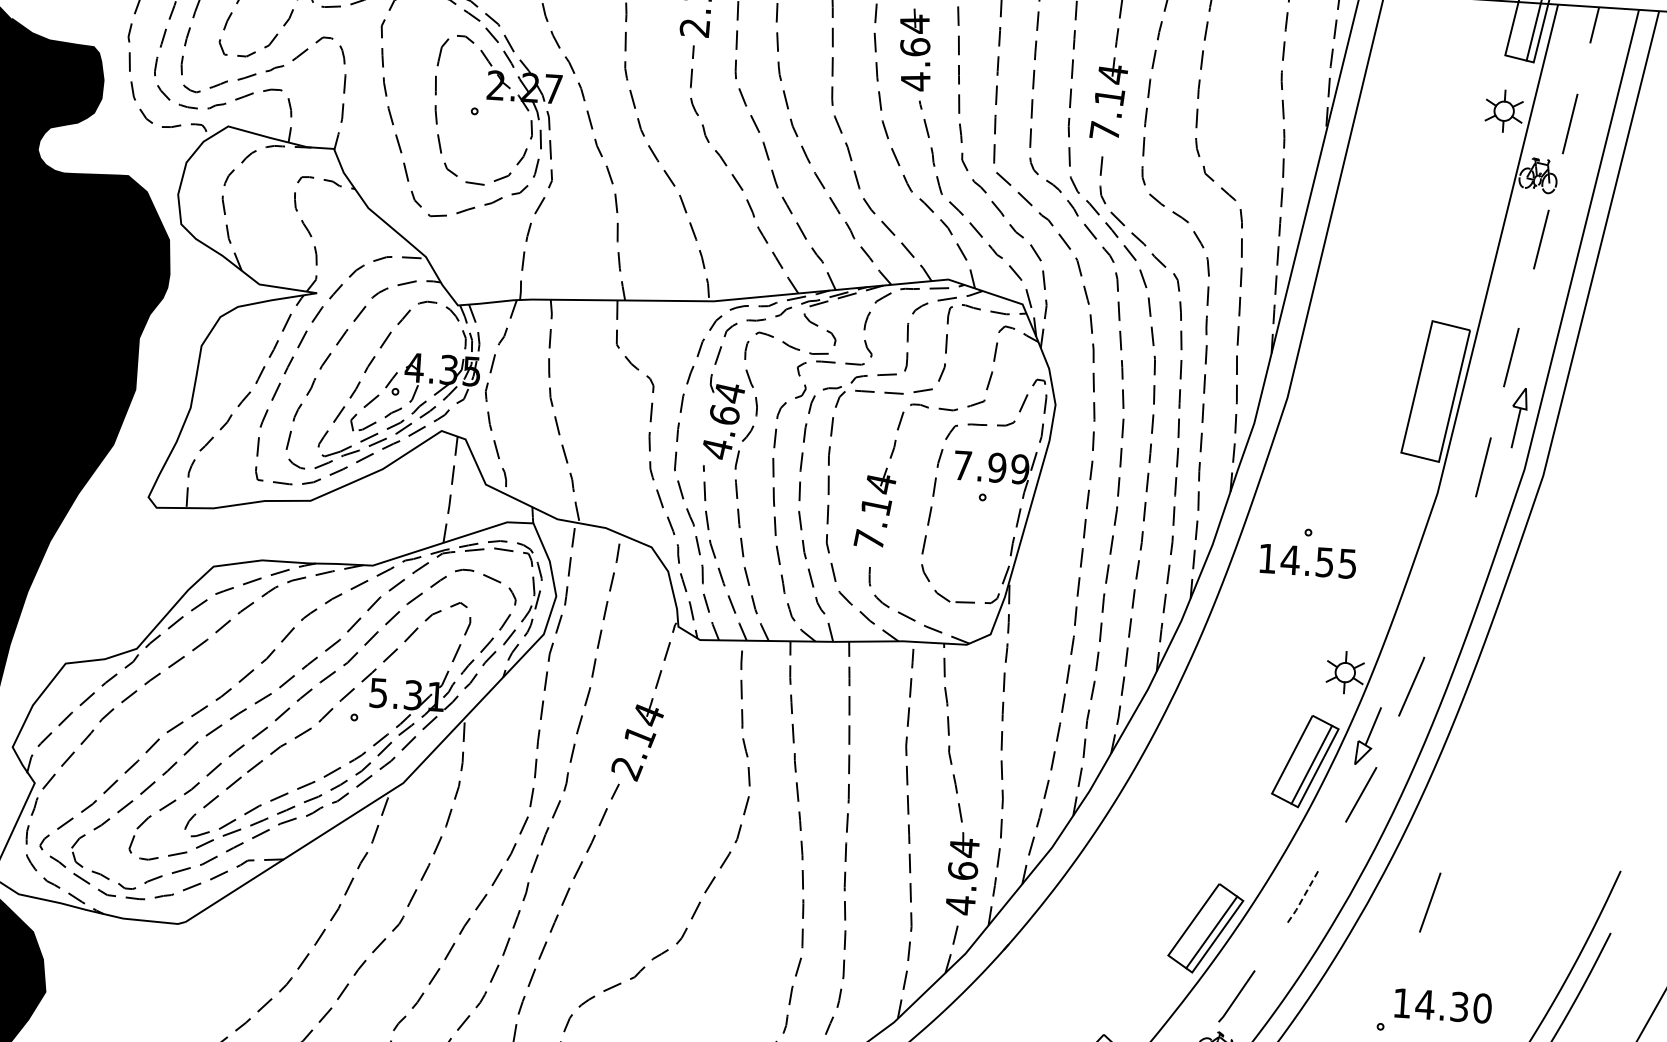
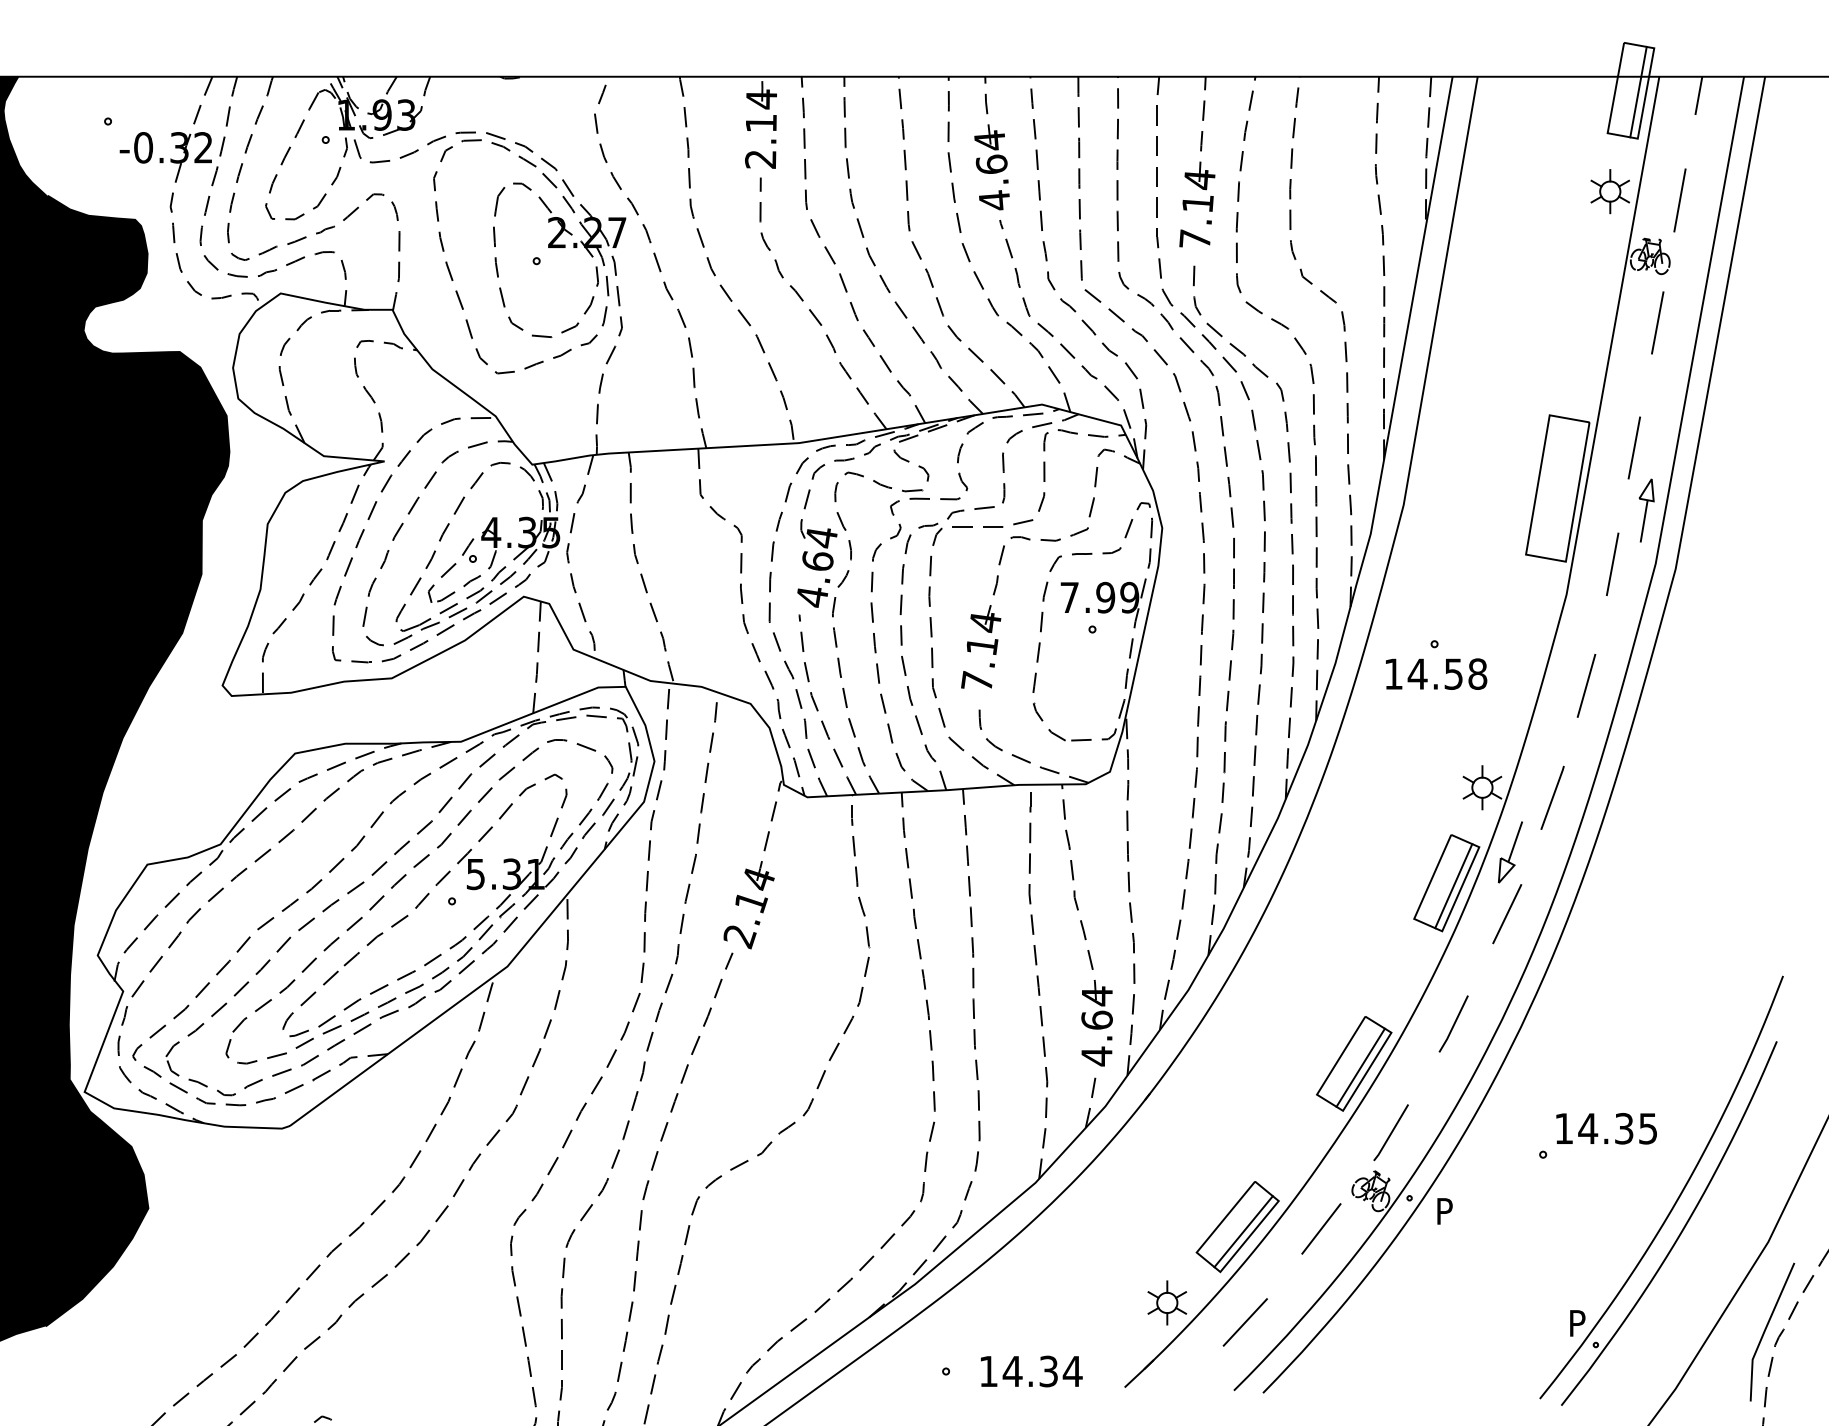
text: (1347, 563) -> (1477, 673), 14.55 -> 14.58
line: (1303, 896) -> (1454, 1024), dashed -> solid
line: (1430, 902) -> (1586, 685), moved
text: (1481, 1008) -> (1647, 1128), 14.30 -> 14.35

